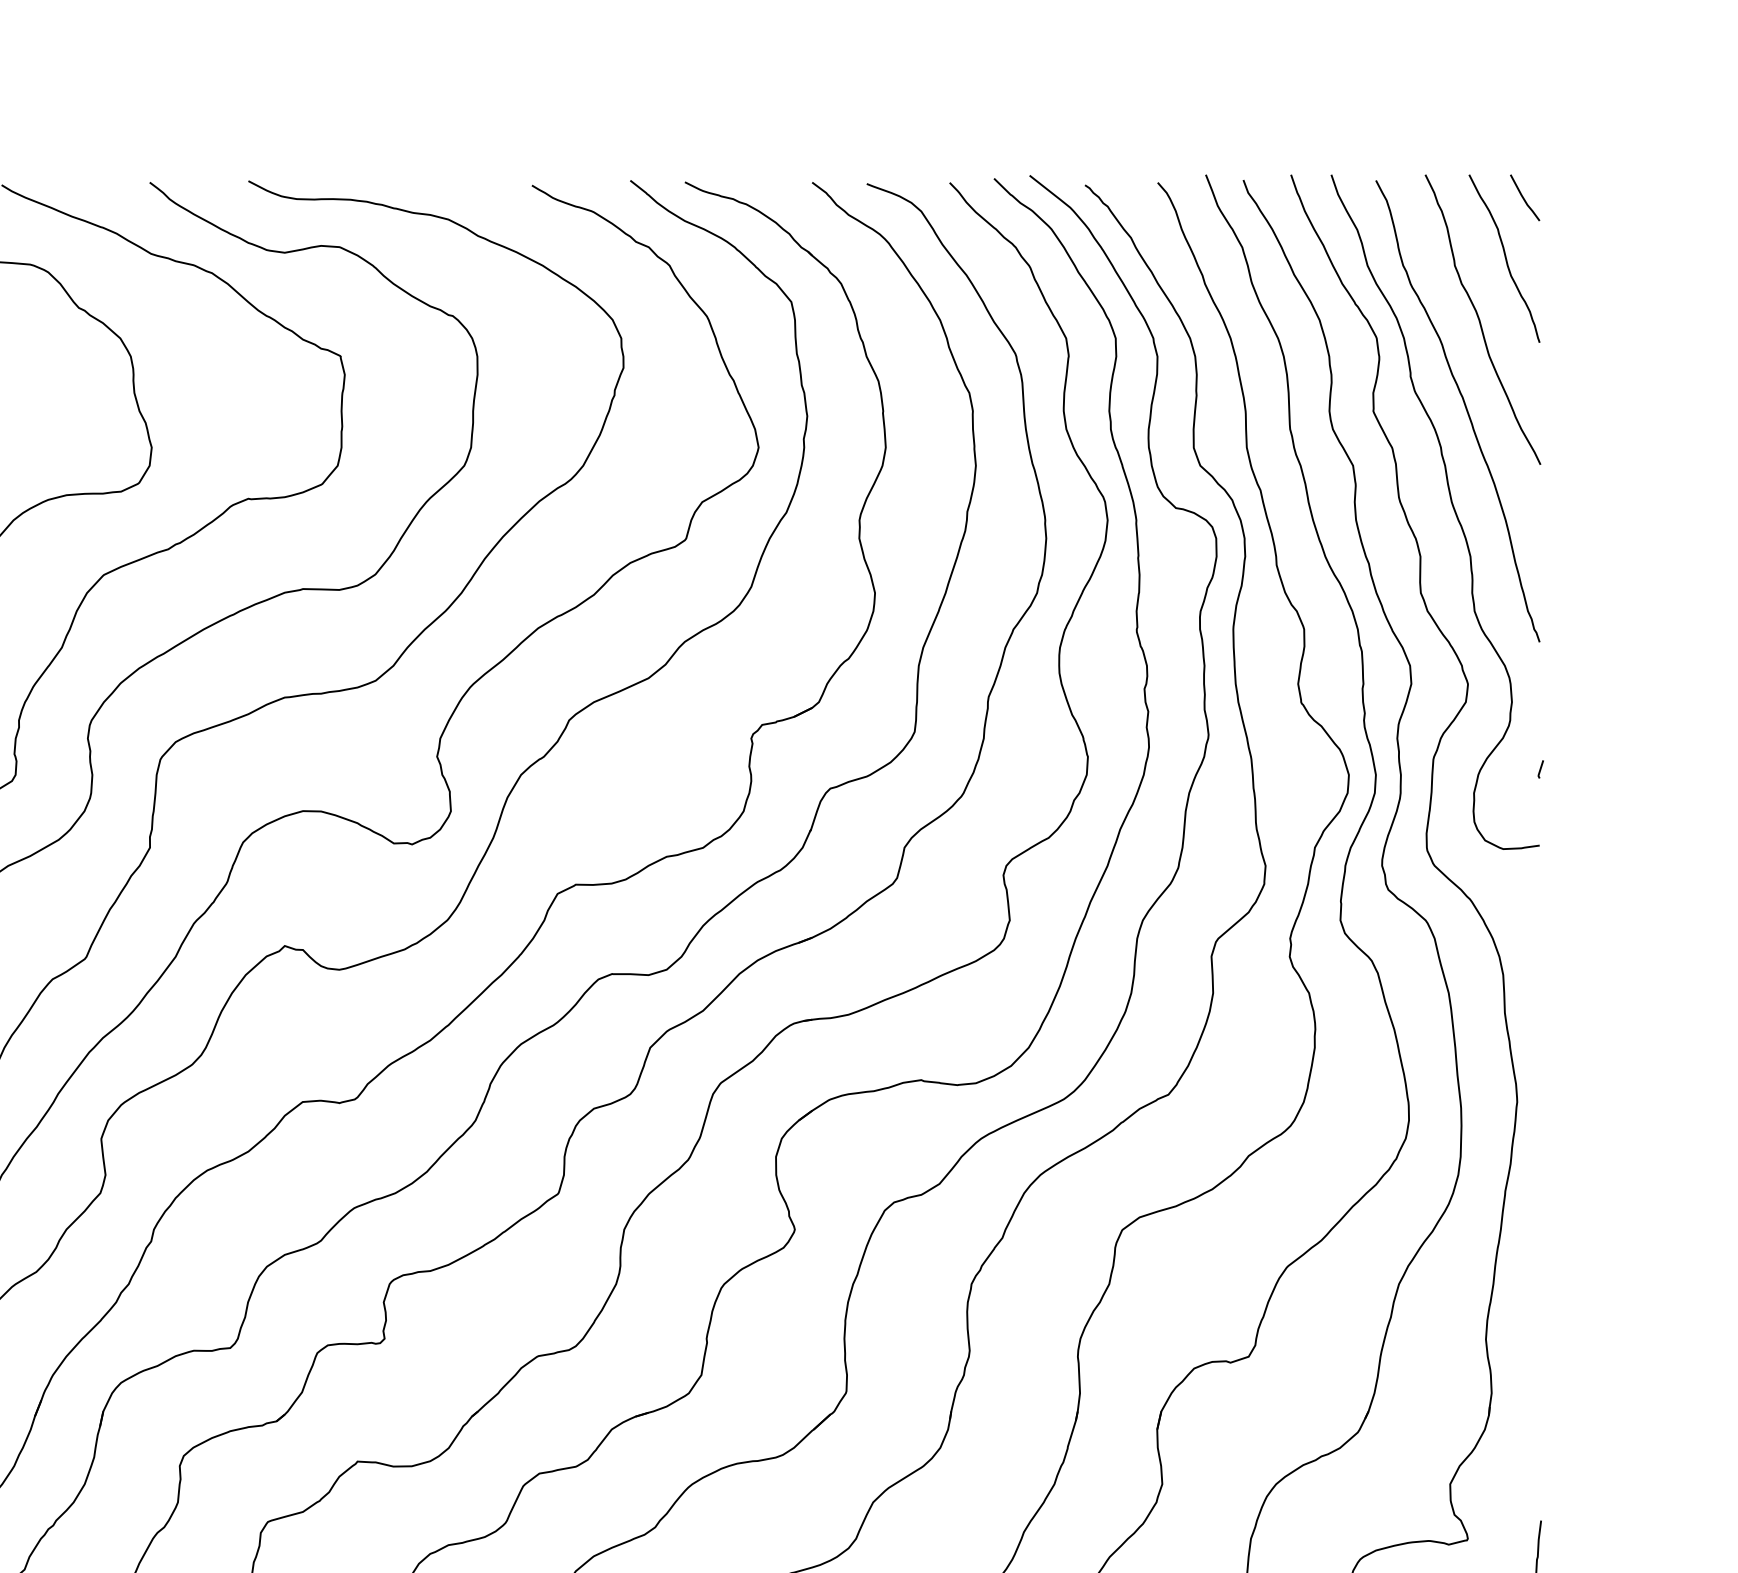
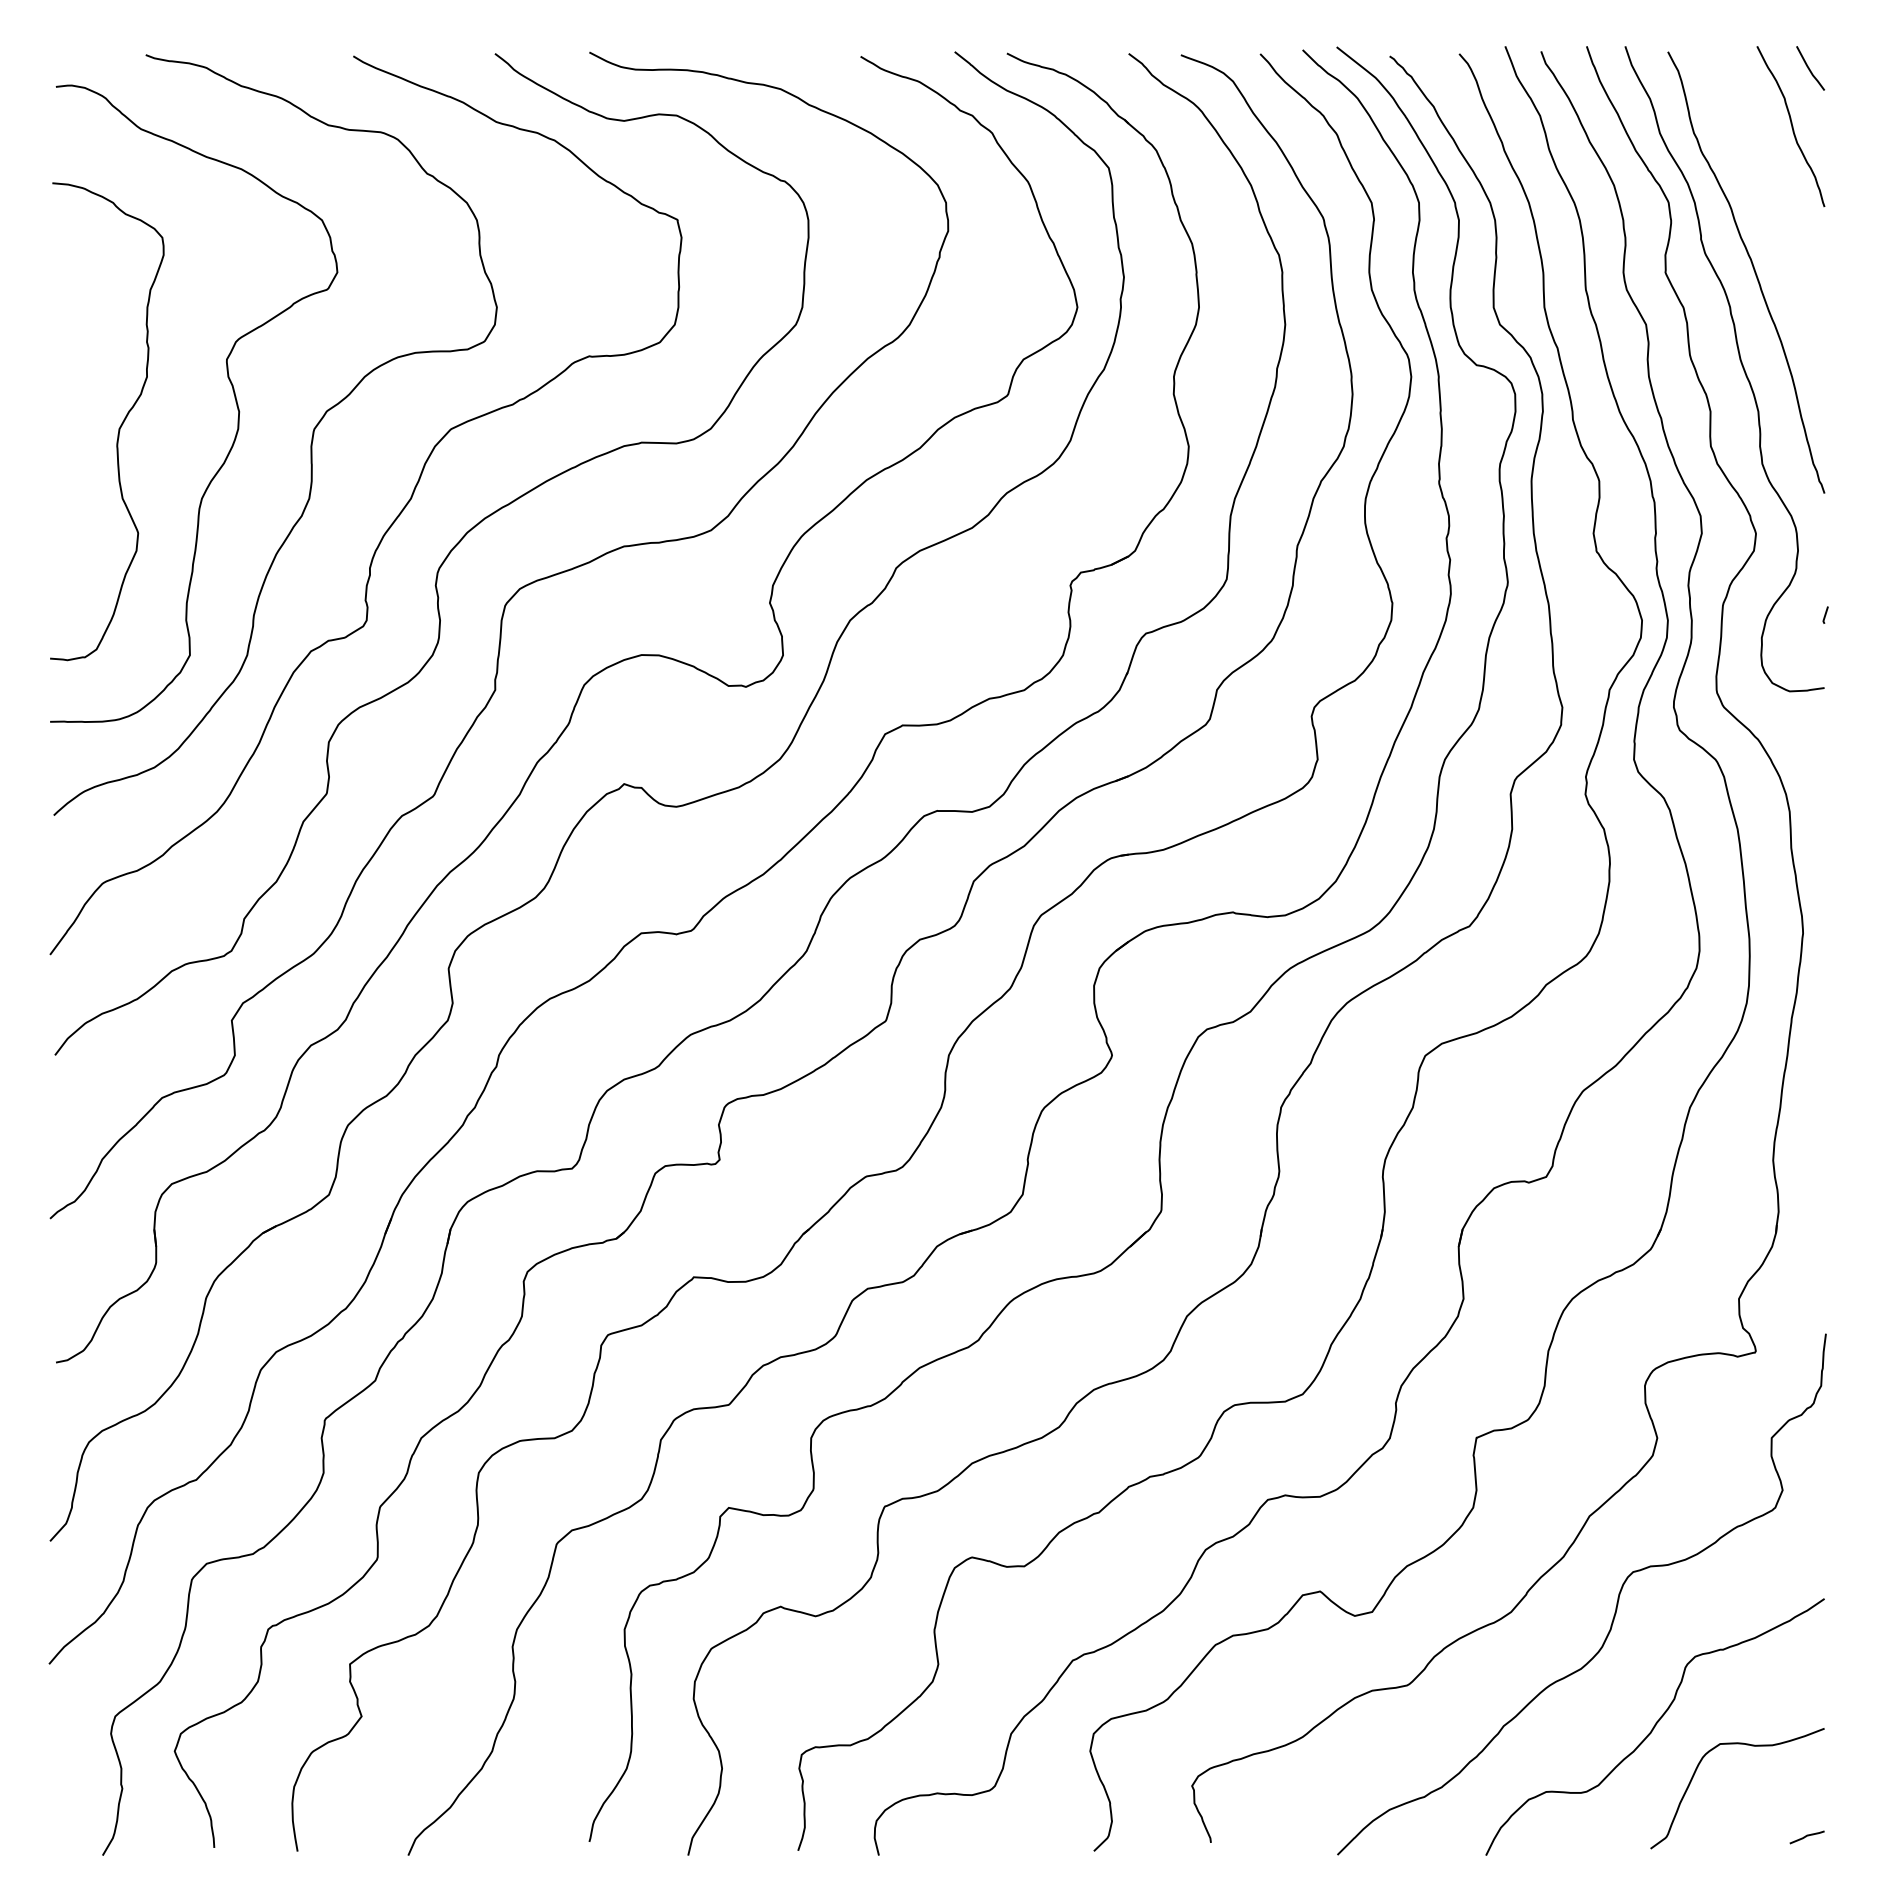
curve: (1481, 321) -> (1768, 186), removed

